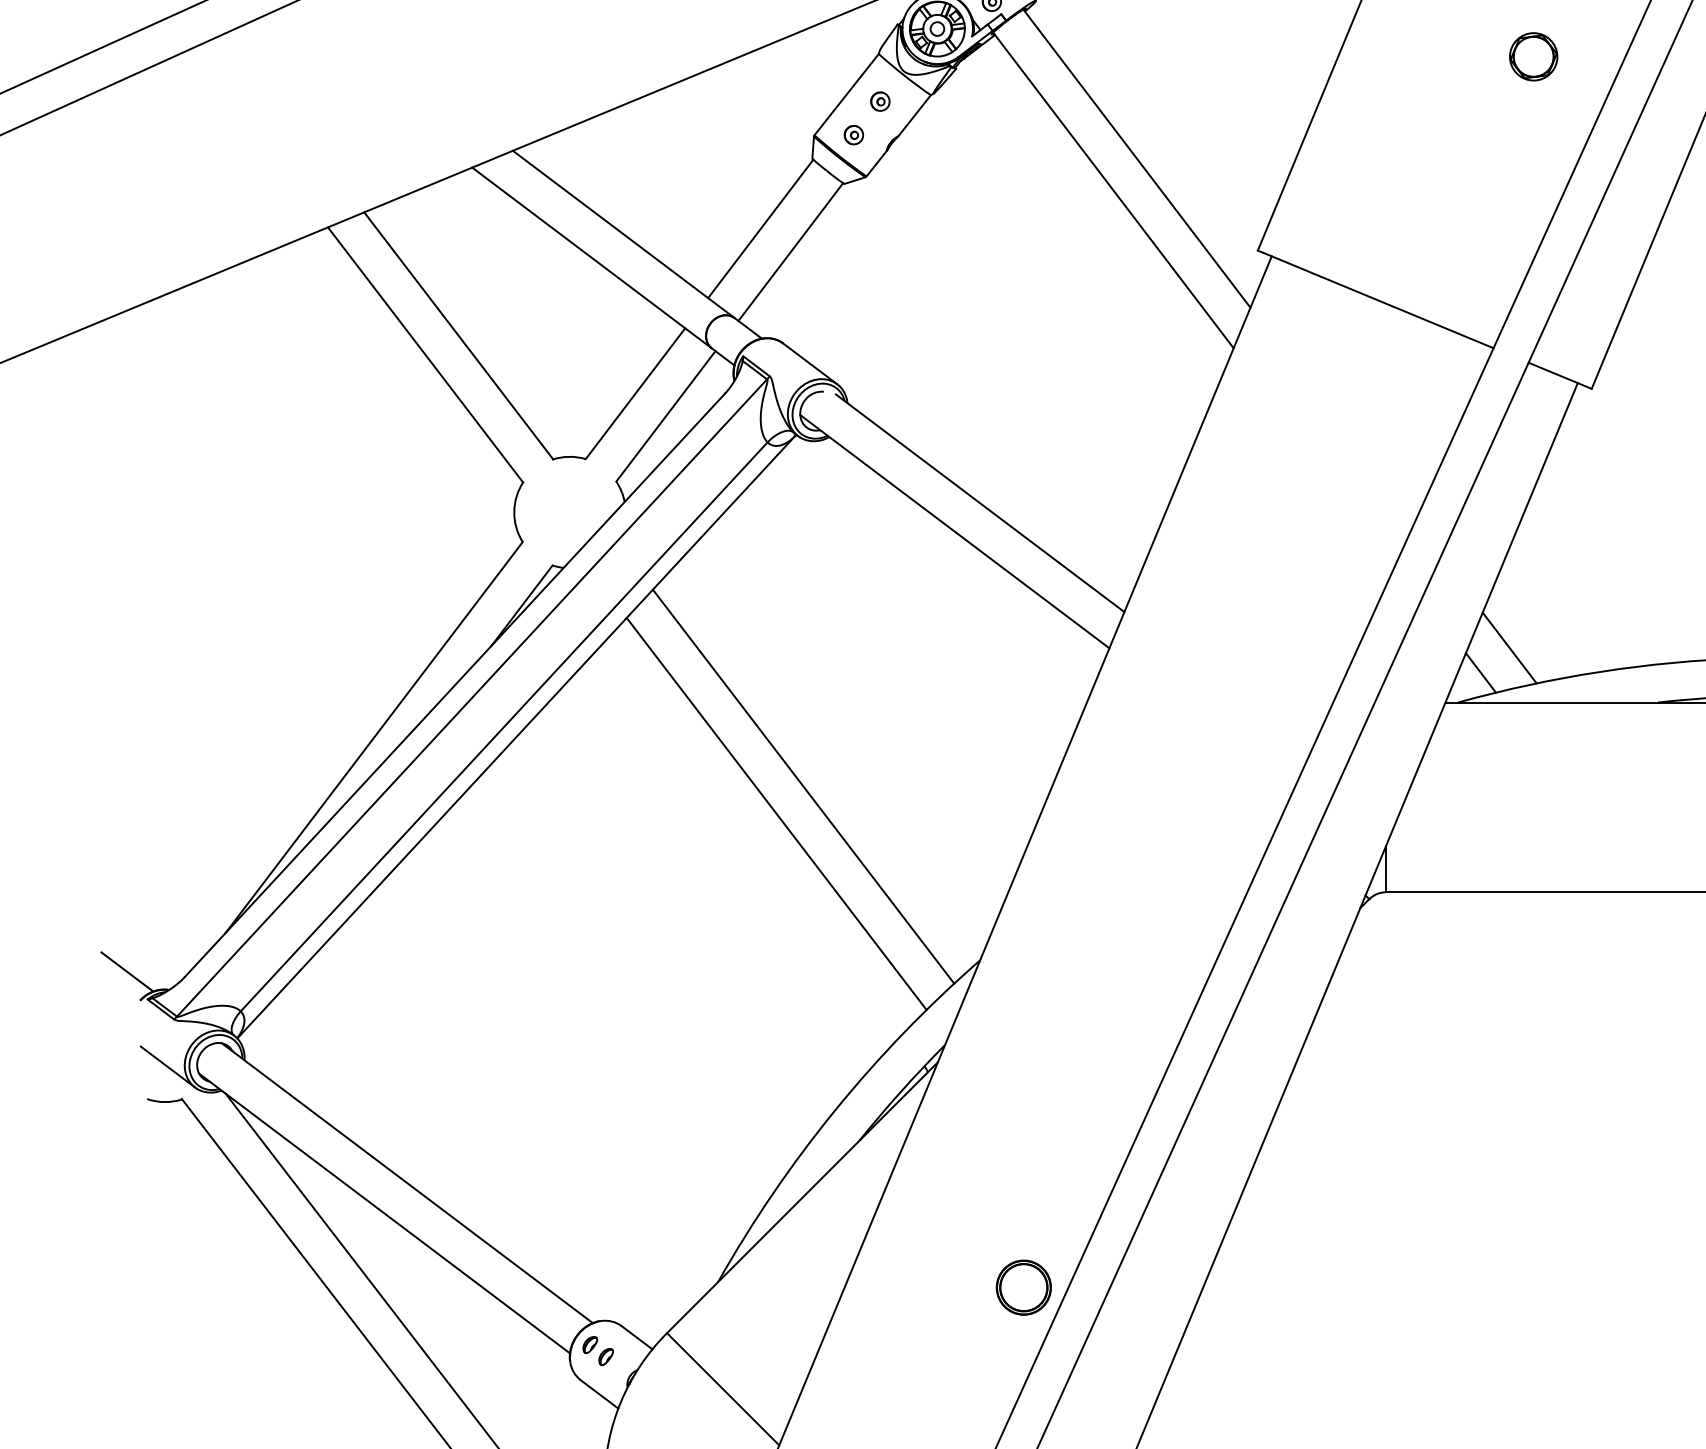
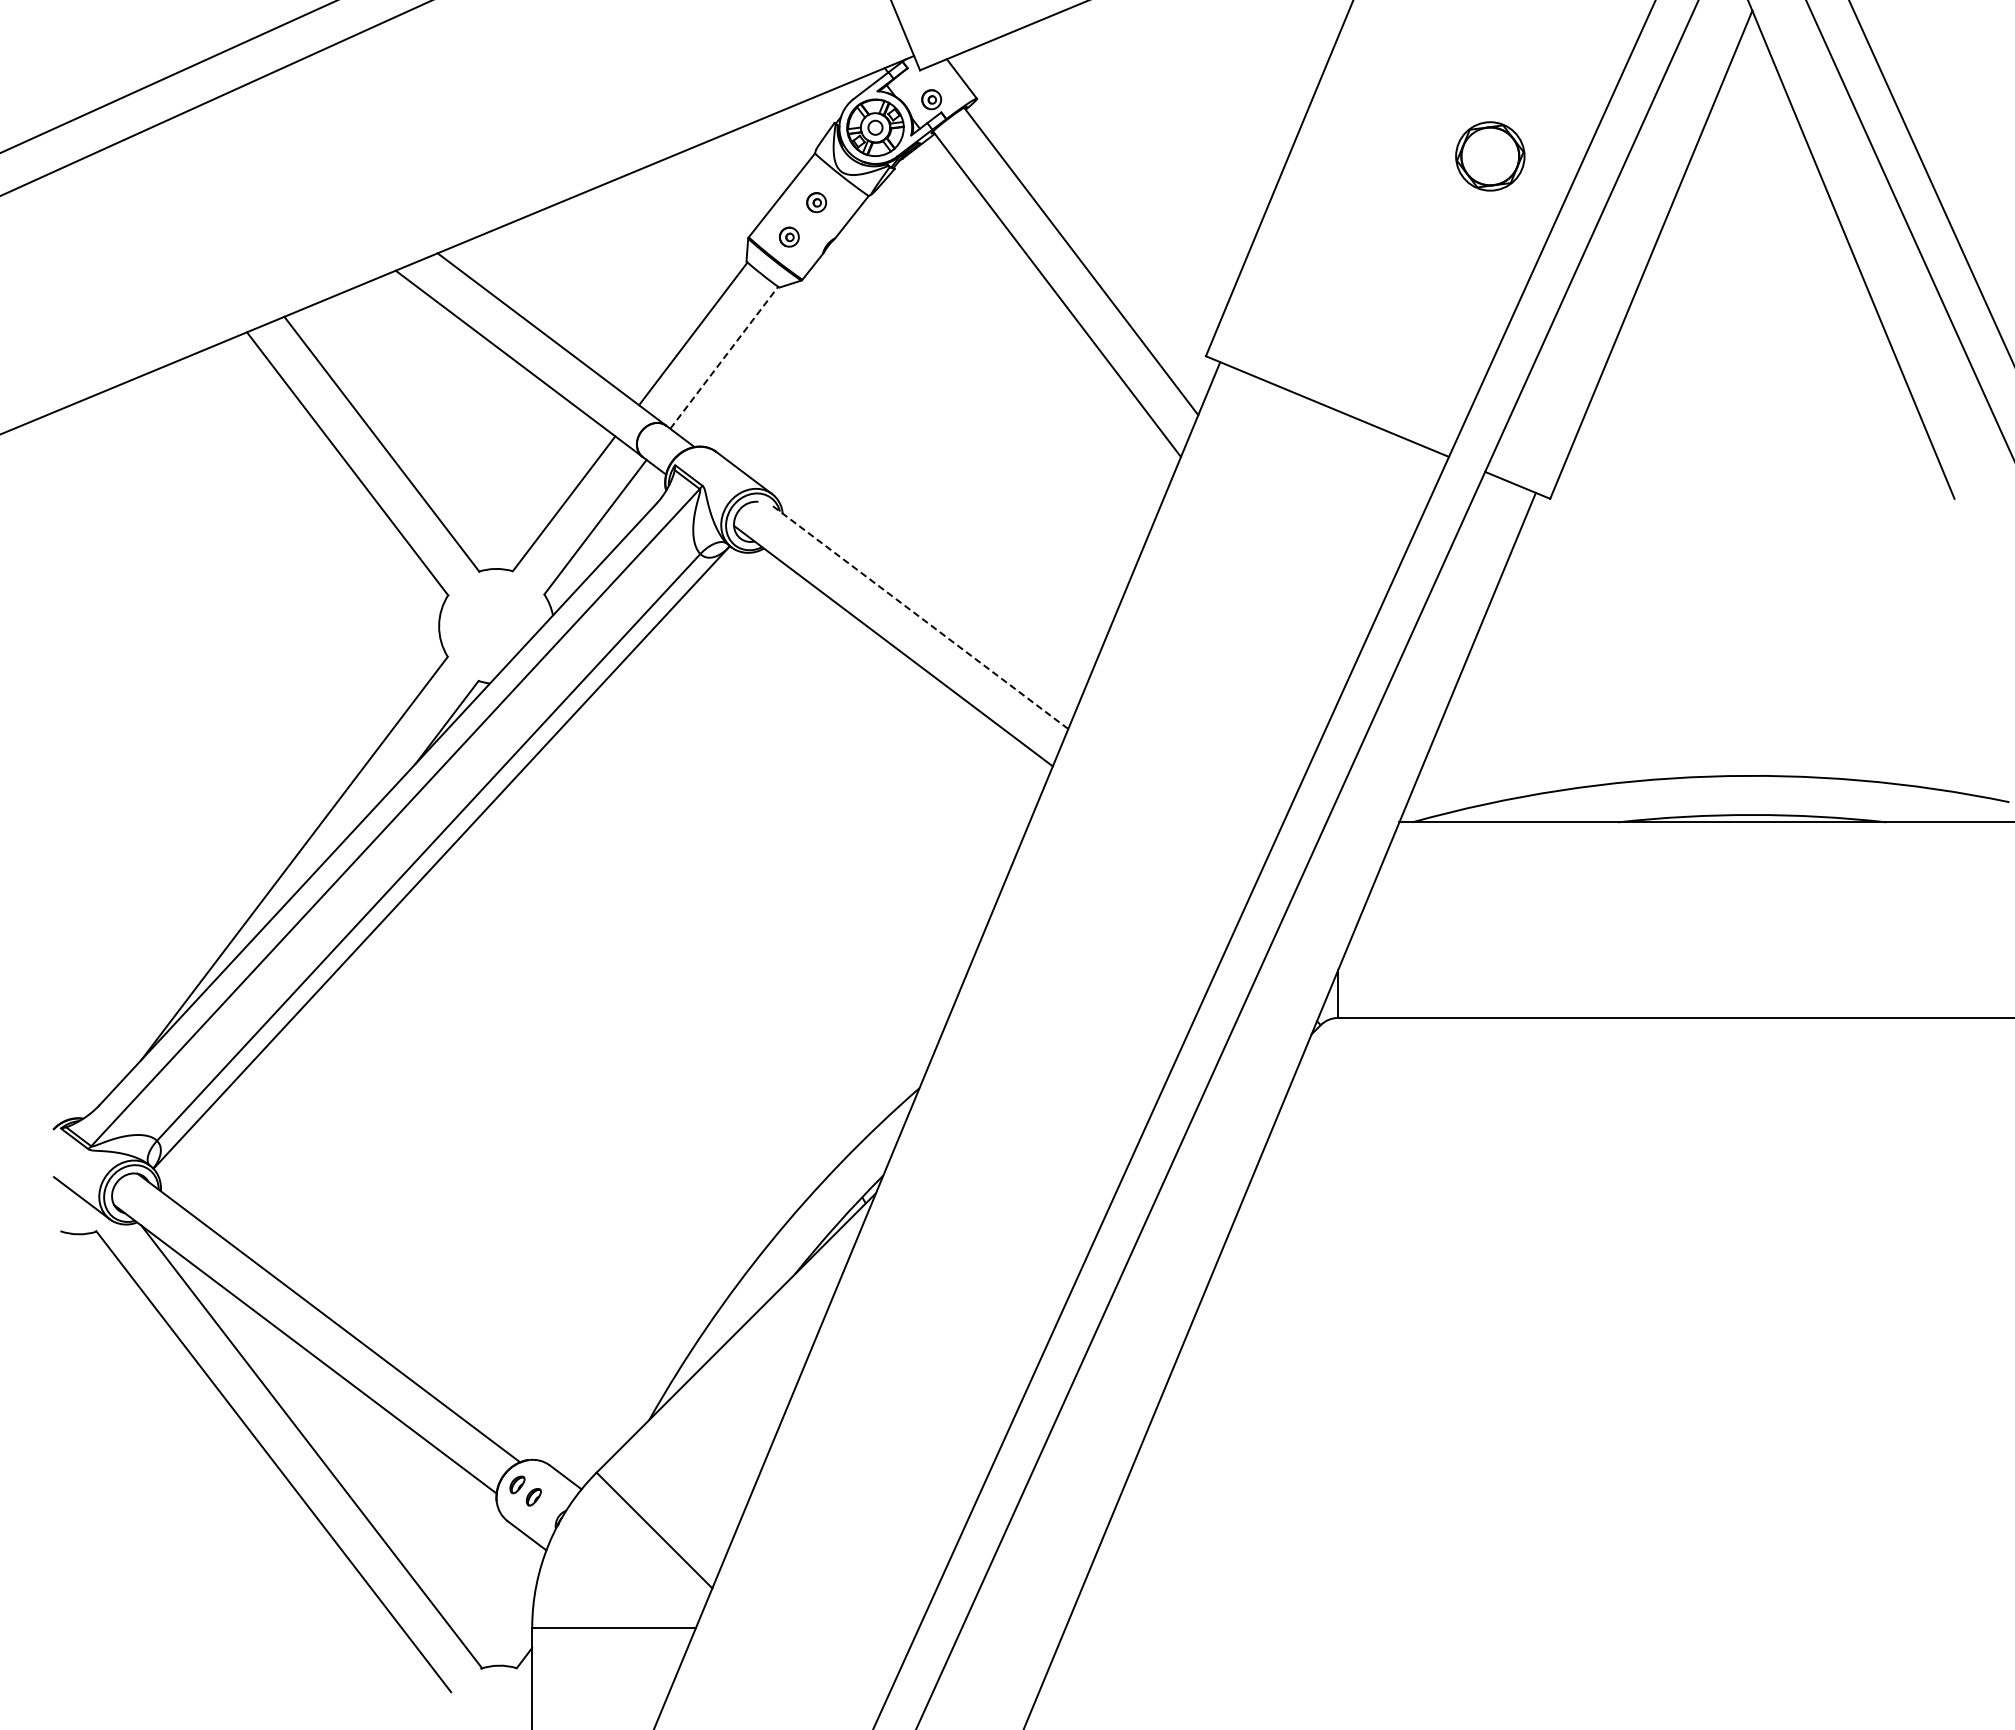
part: (1533, 56) -> (1490, 156), size x1.4
line: (791, 251) -> (724, 357), solid -> dashed
line: (980, 502) -> (919, 616), solid -> dashed
line: (1509, 647) -> (1465, 765), removed
line: (1480, 672) -> (1435, 791), removed
line: (803, 786) -> (737, 908), removed
line: (776, 814) -> (709, 937), removed
line: (126, 971) -> (39, 1099), removed
part: (1023, 1287) -> (964, 1425), removed

